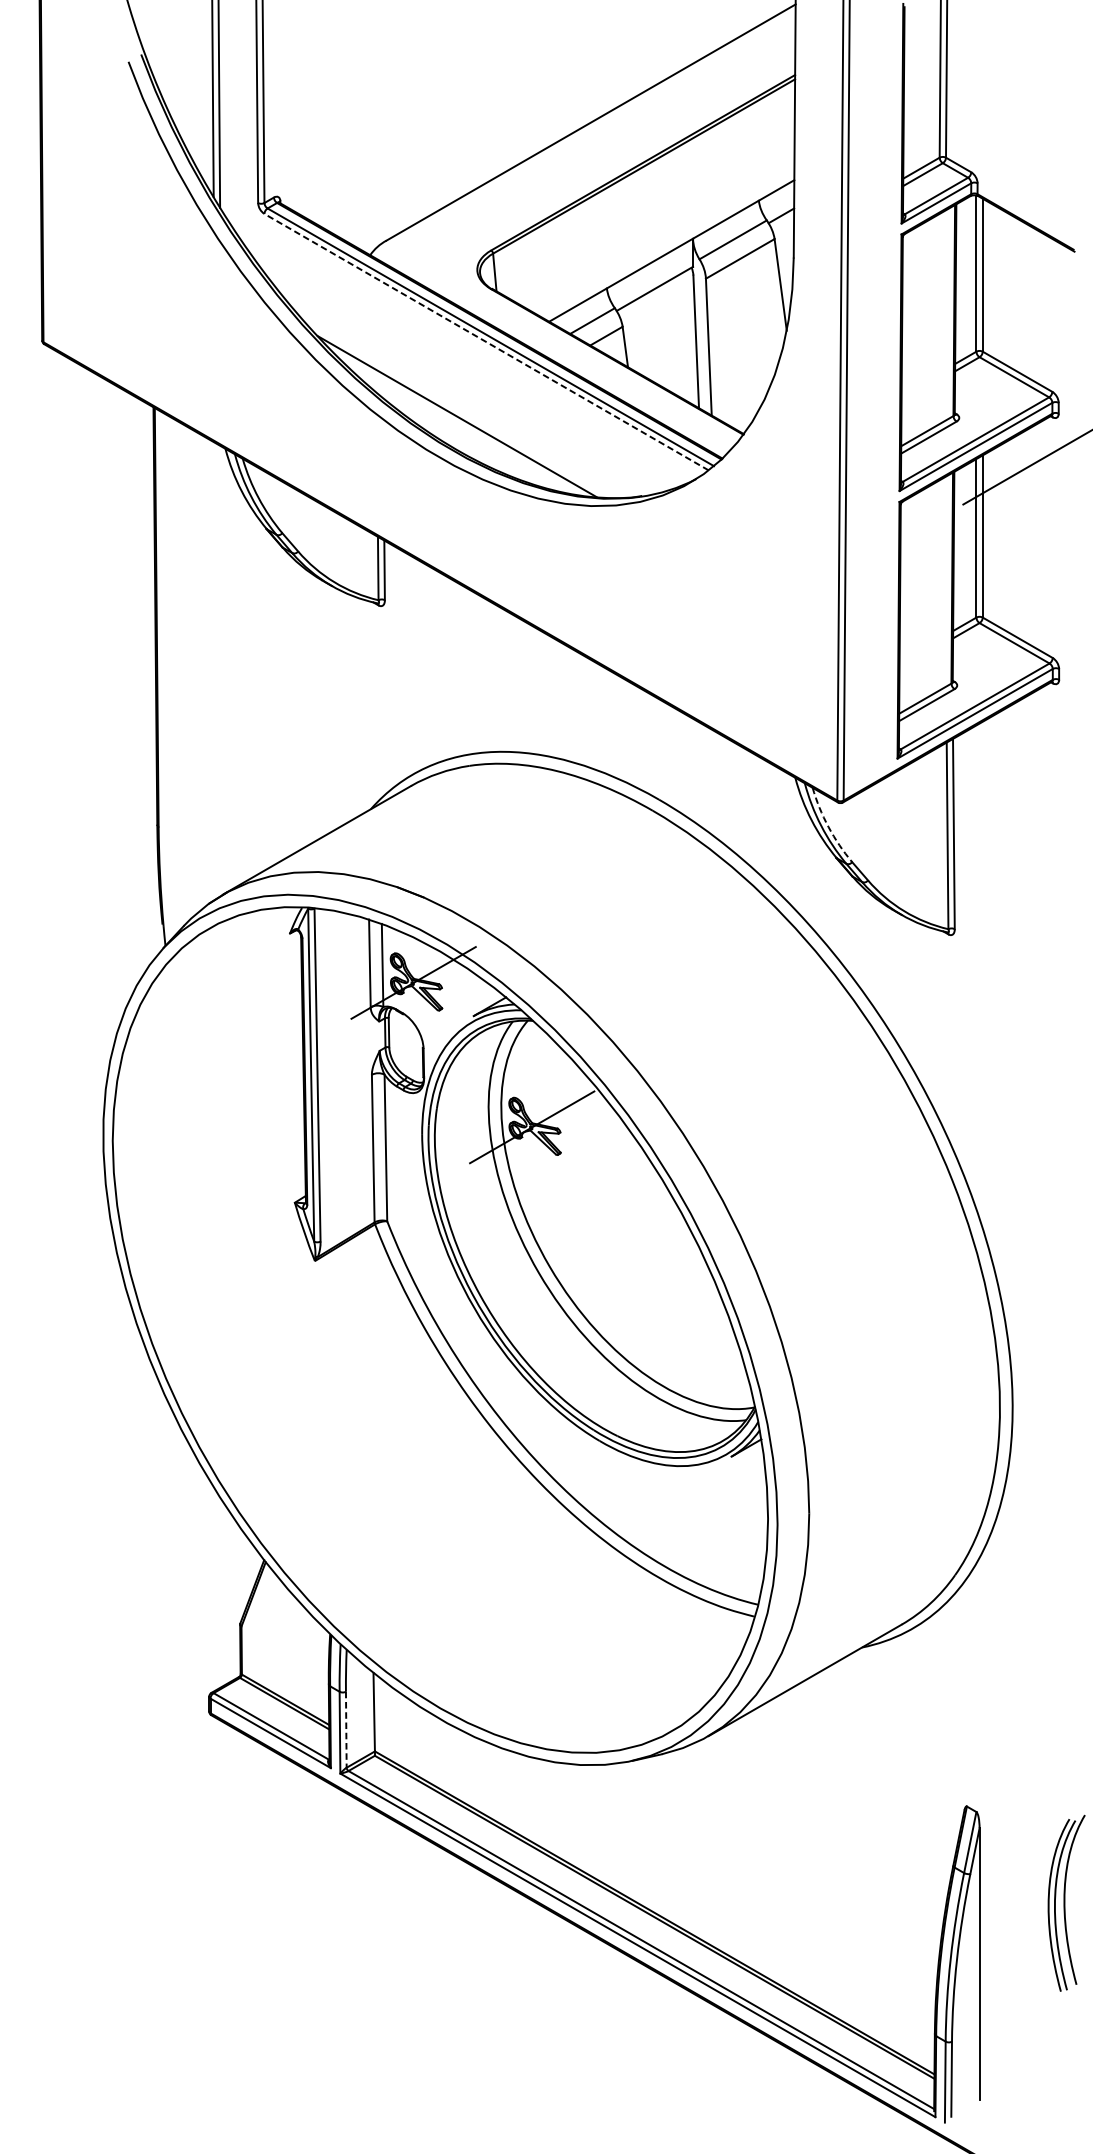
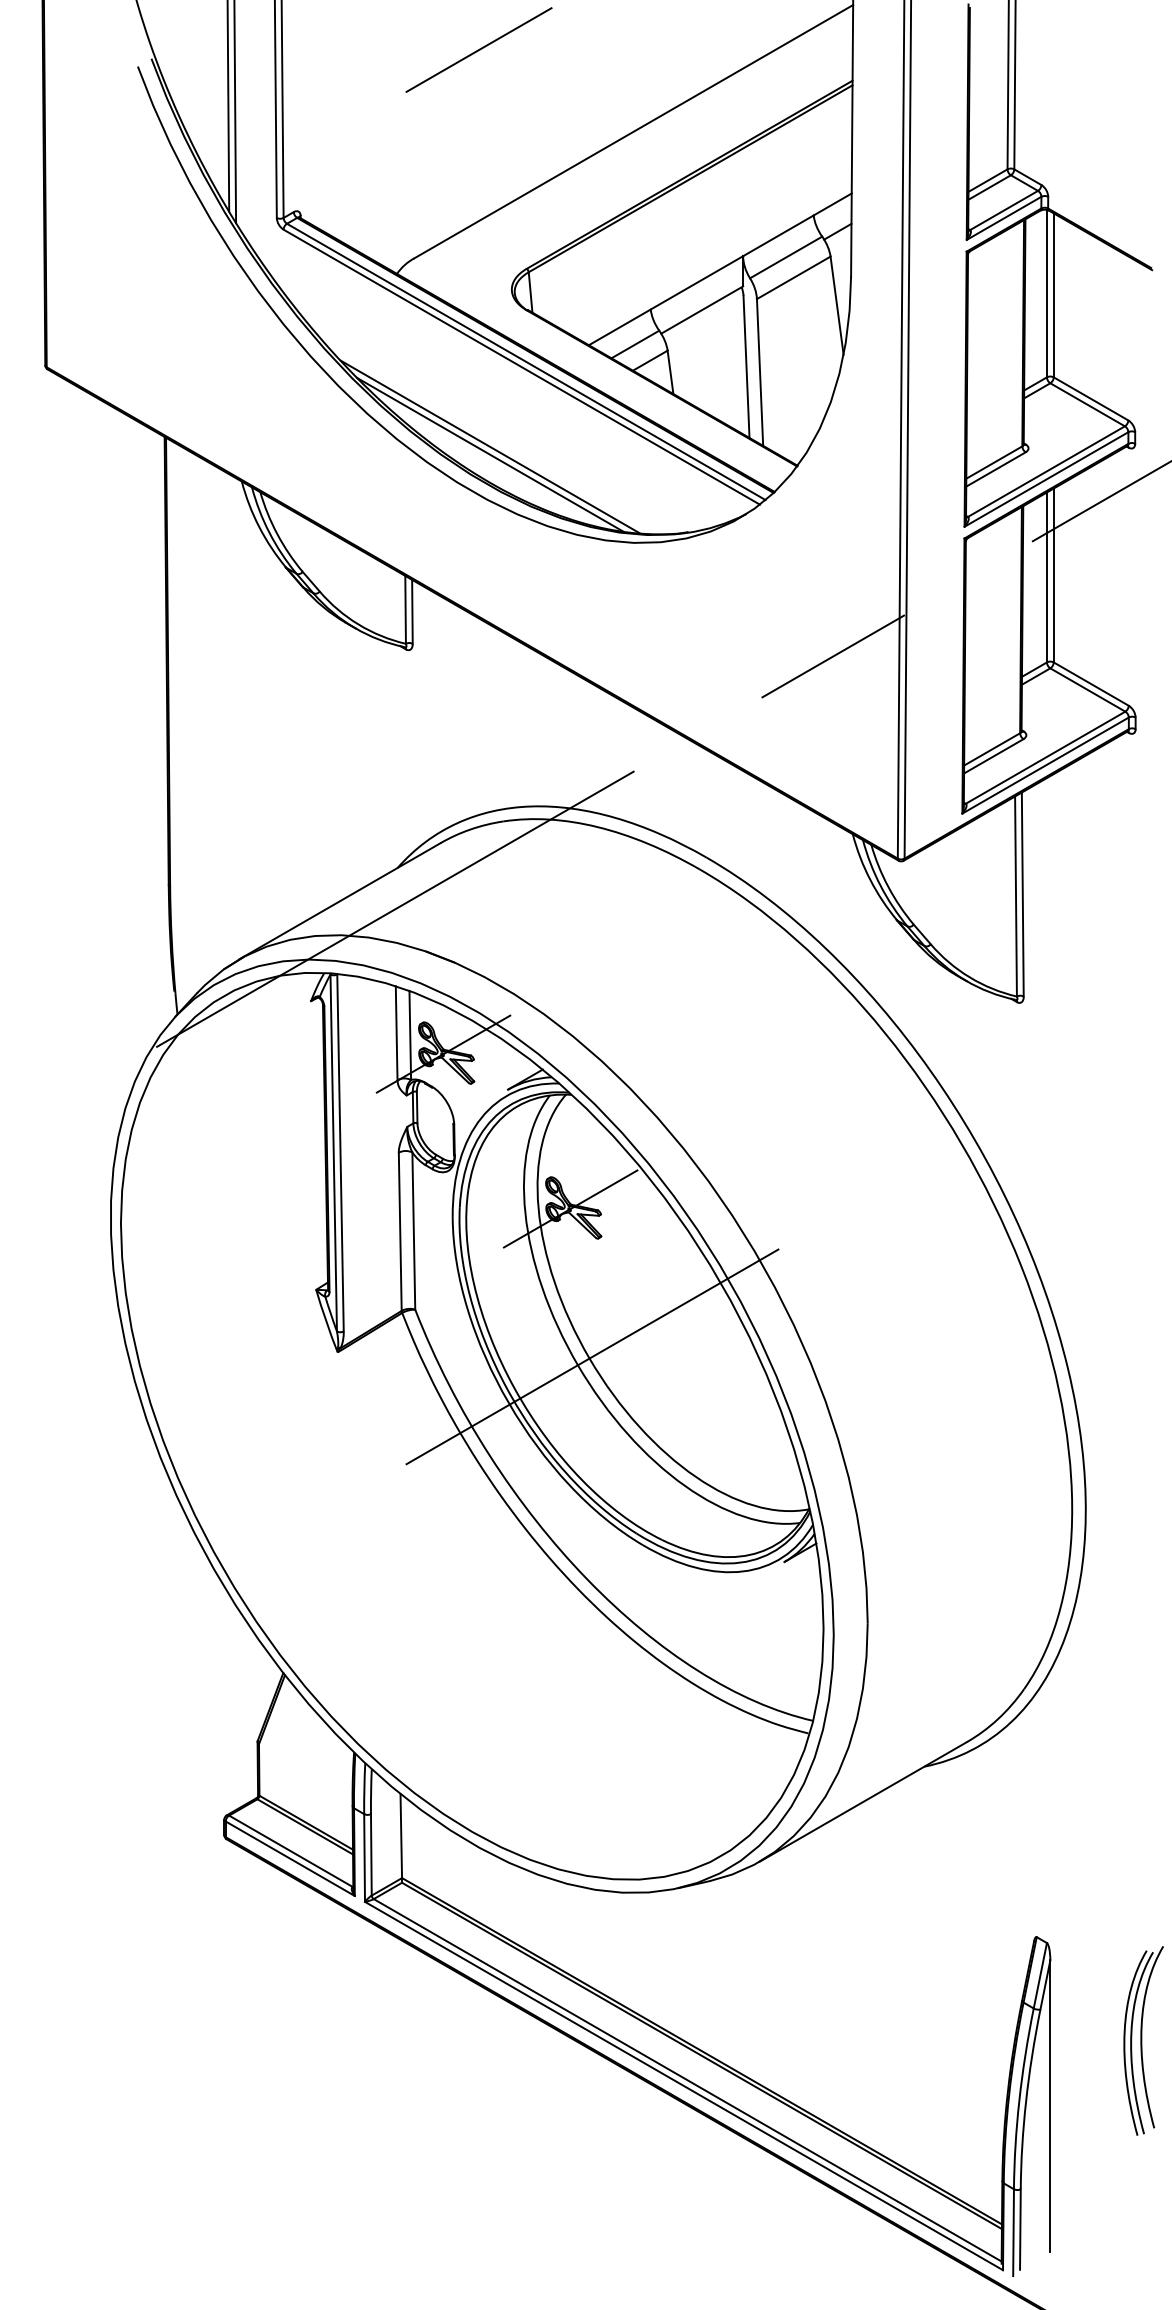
line: (446, 45) -> (478, 49), added
line: (486, 341) -> (521, 366), dashed -> solid
line: (456, 423) -> (489, 454), added
line: (776, 612) -> (832, 656), added
arc: (828, 826) -> (888, 886), dashed -> solid
line: (368, 848) -> (395, 909), added
line: (552, 1264) -> (592, 1356), added
line: (346, 1729) -> (371, 1854), dashed -> solid

